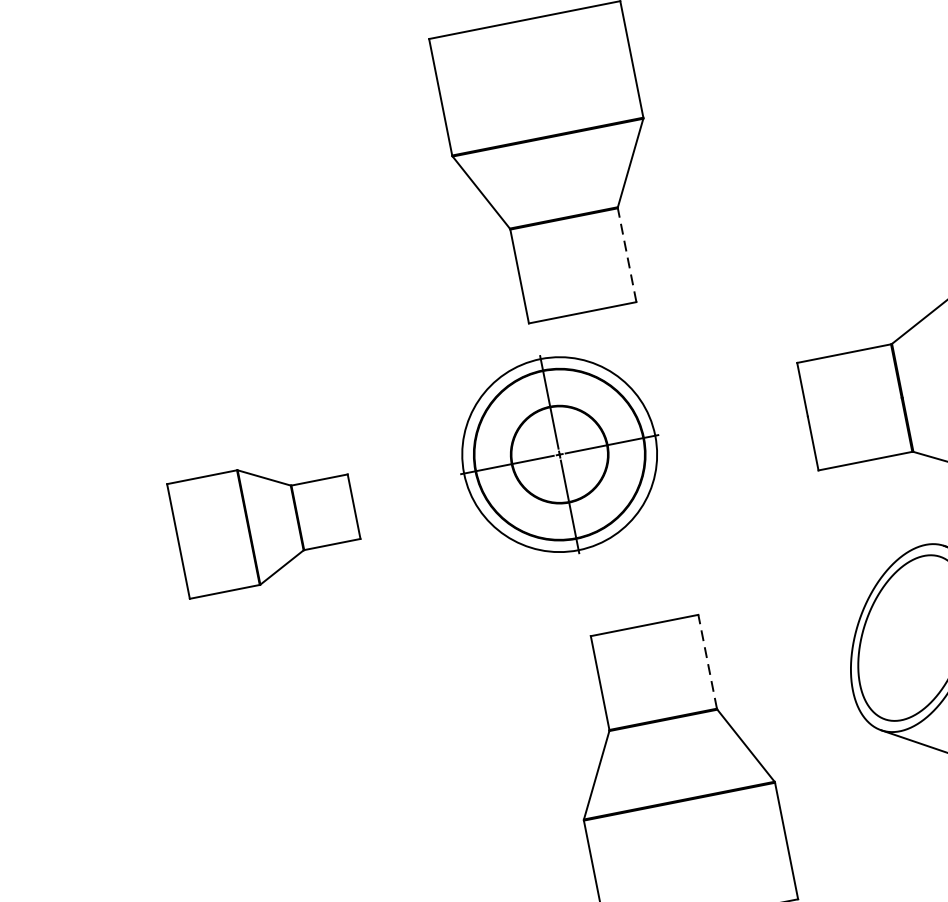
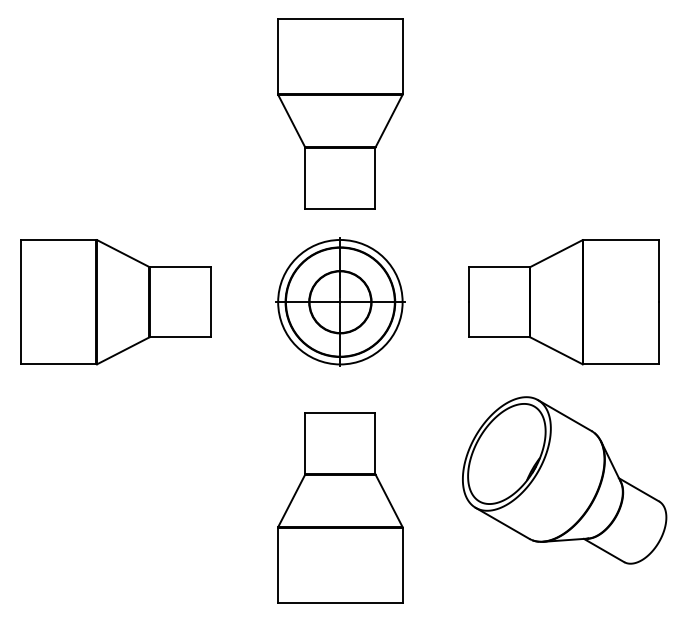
line: (627, 255) -> (375, 178), dashed -> solid
part: (559, 453) -> (340, 301), moved
part: (265, 524) -> (115, 302), size x1.67
line: (707, 661) -> (375, 443), dashed -> solid

